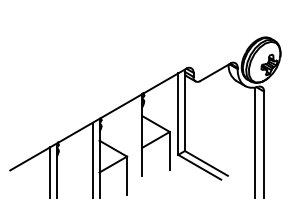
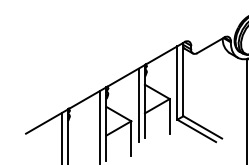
line: (135, 138) -> (138, 104), added

